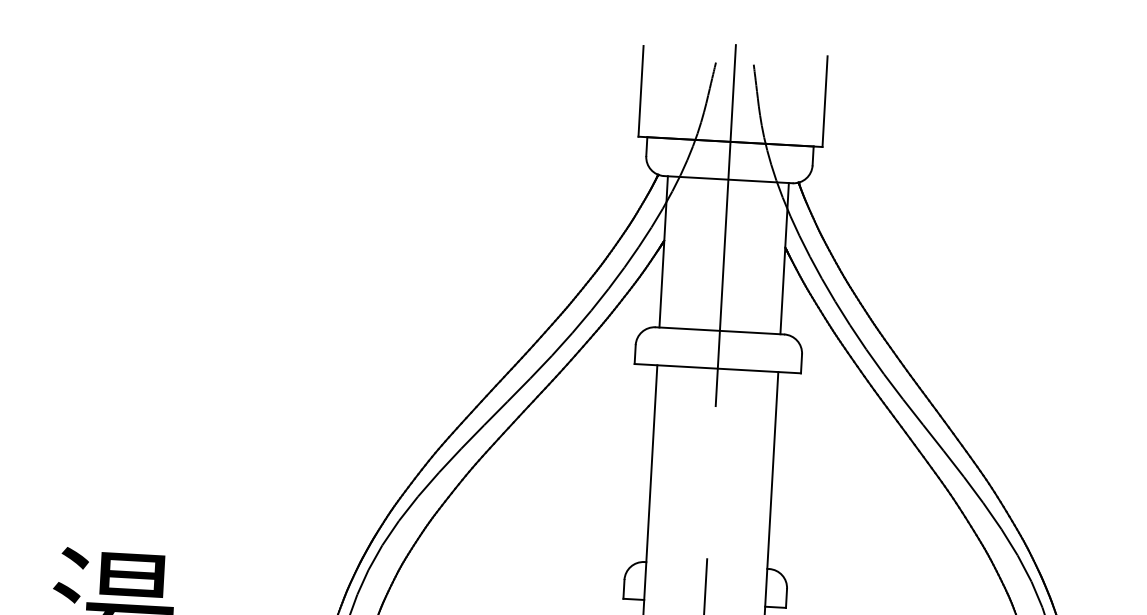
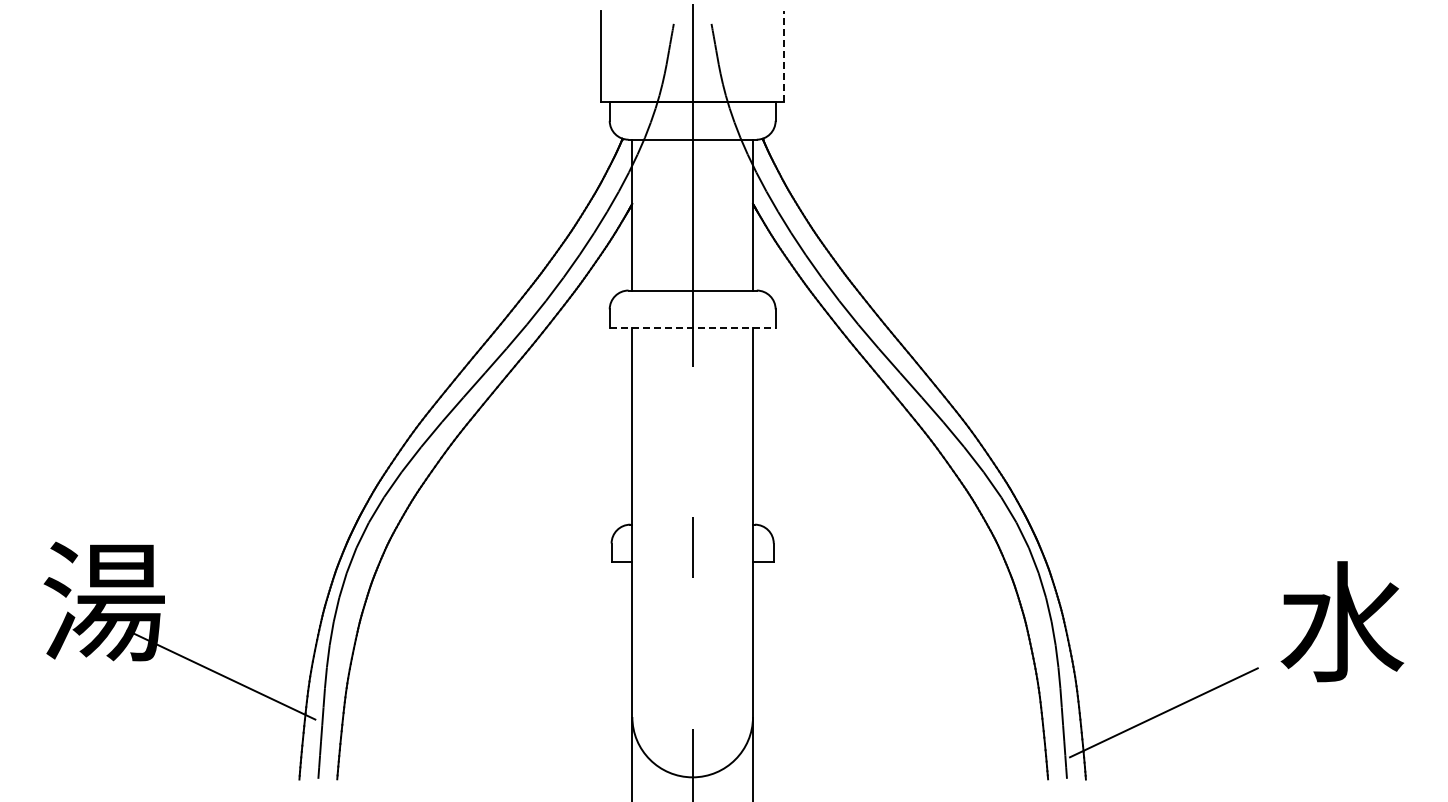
line: (825, 101) -> (784, 56), solid -> dashed
line: (717, 368) -> (692, 328), solid -> dashed

